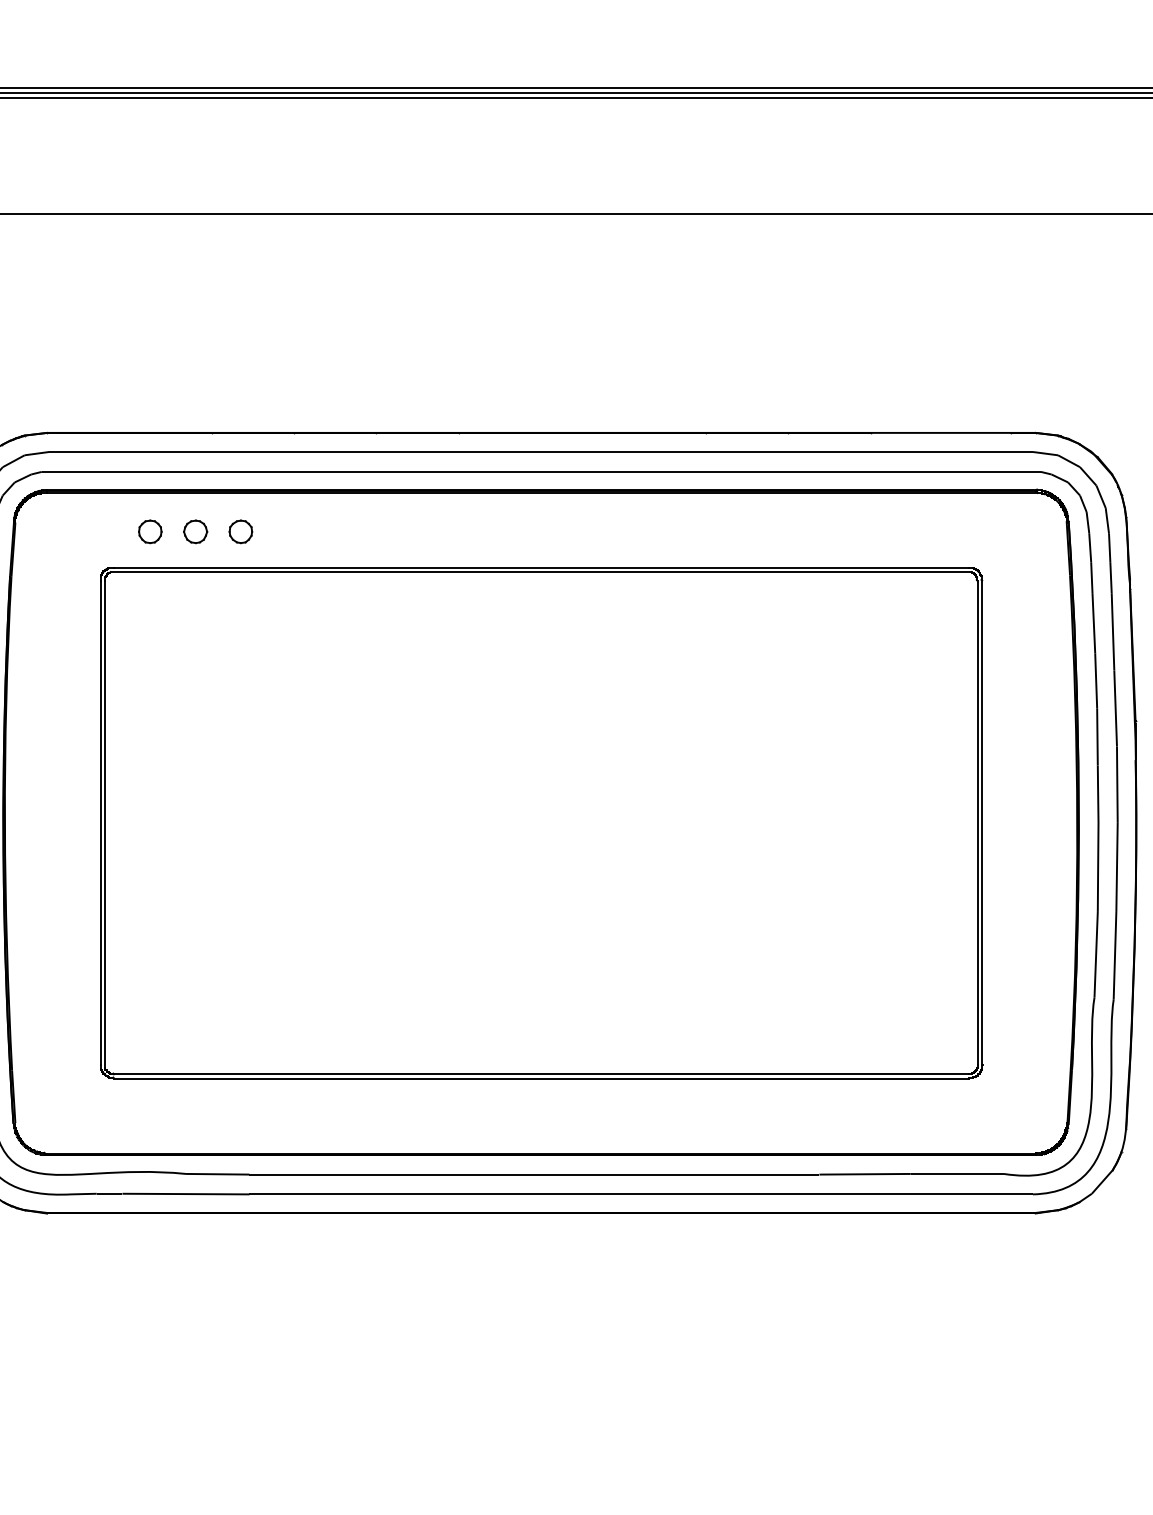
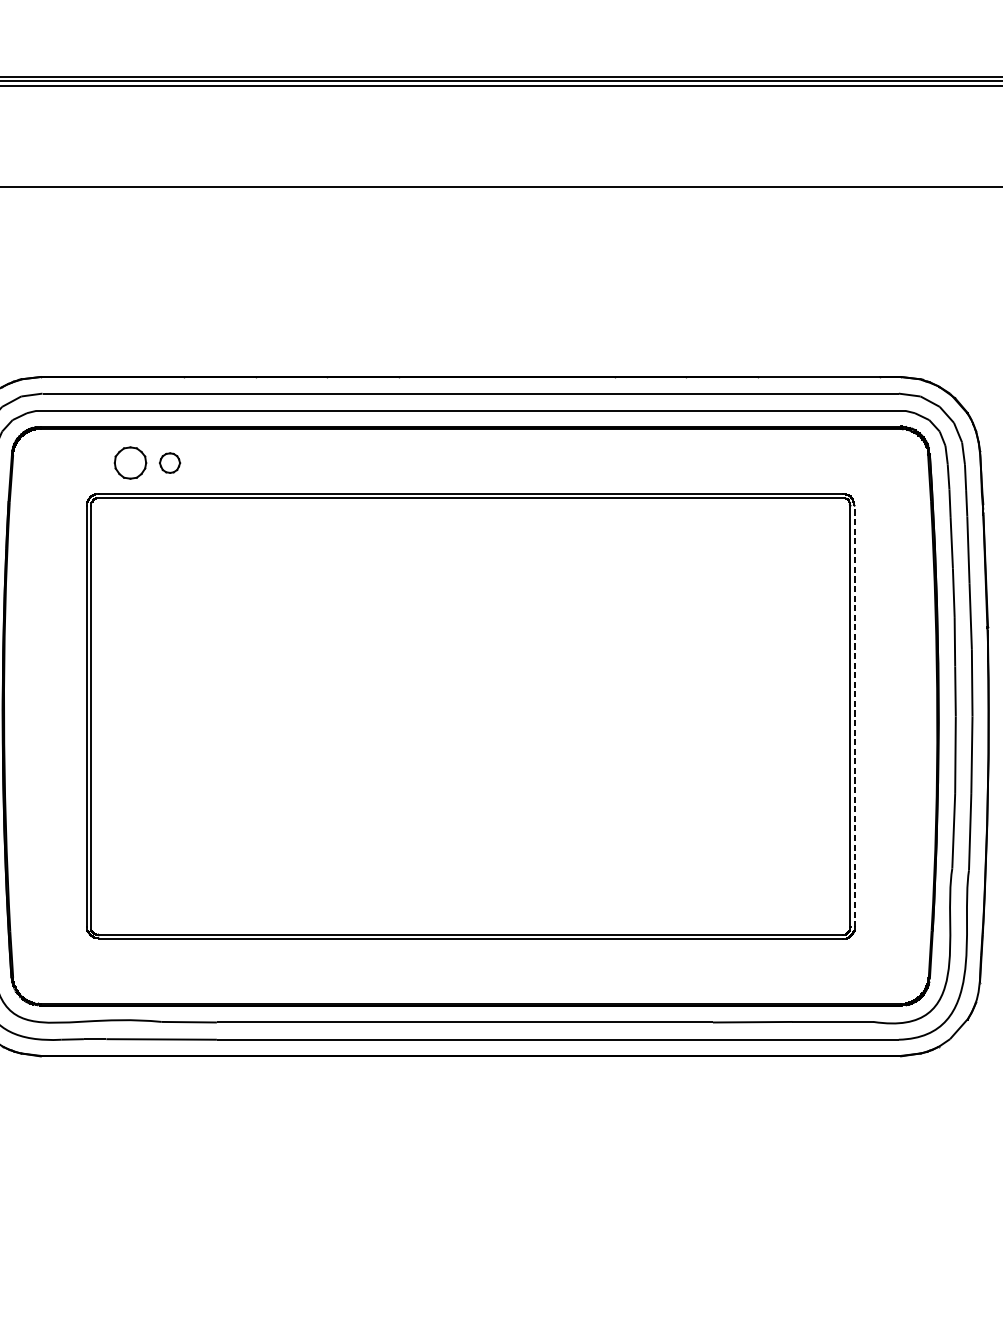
part: (150, 531) -> (130, 462), size x1.6
part: (240, 531) -> (209, 462), removed
line: (982, 822) -> (854, 716), solid -> dashed

